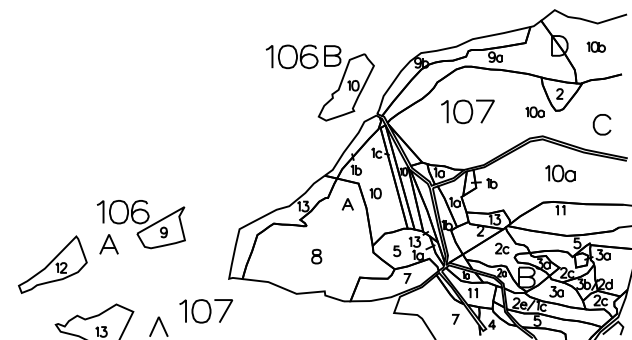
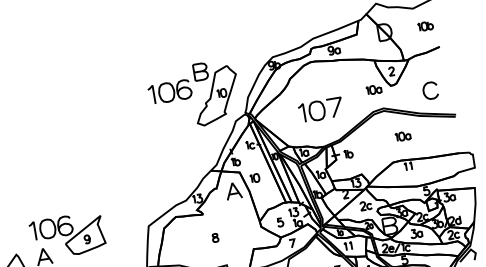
part: (595, 46) -> (424, 25), moved
part: (291, 56) -> (169, 91), moved
part: (467, 111) -> (320, 109), moved
part: (559, 173) -> (402, 136), size x0.62
part: (347, 204) -> (233, 191), size x1.67
part: (316, 256) -> (215, 237), size x0.71

